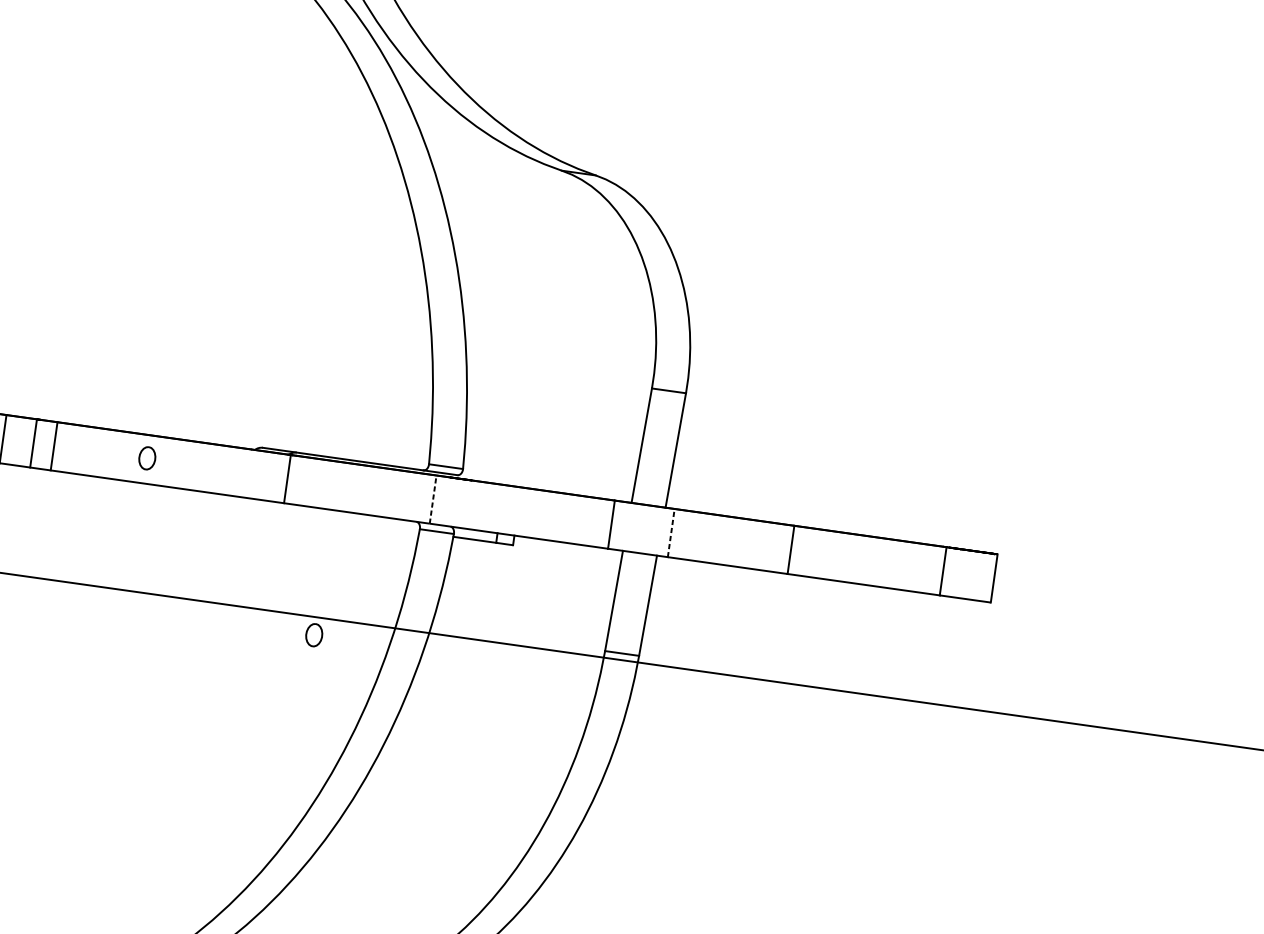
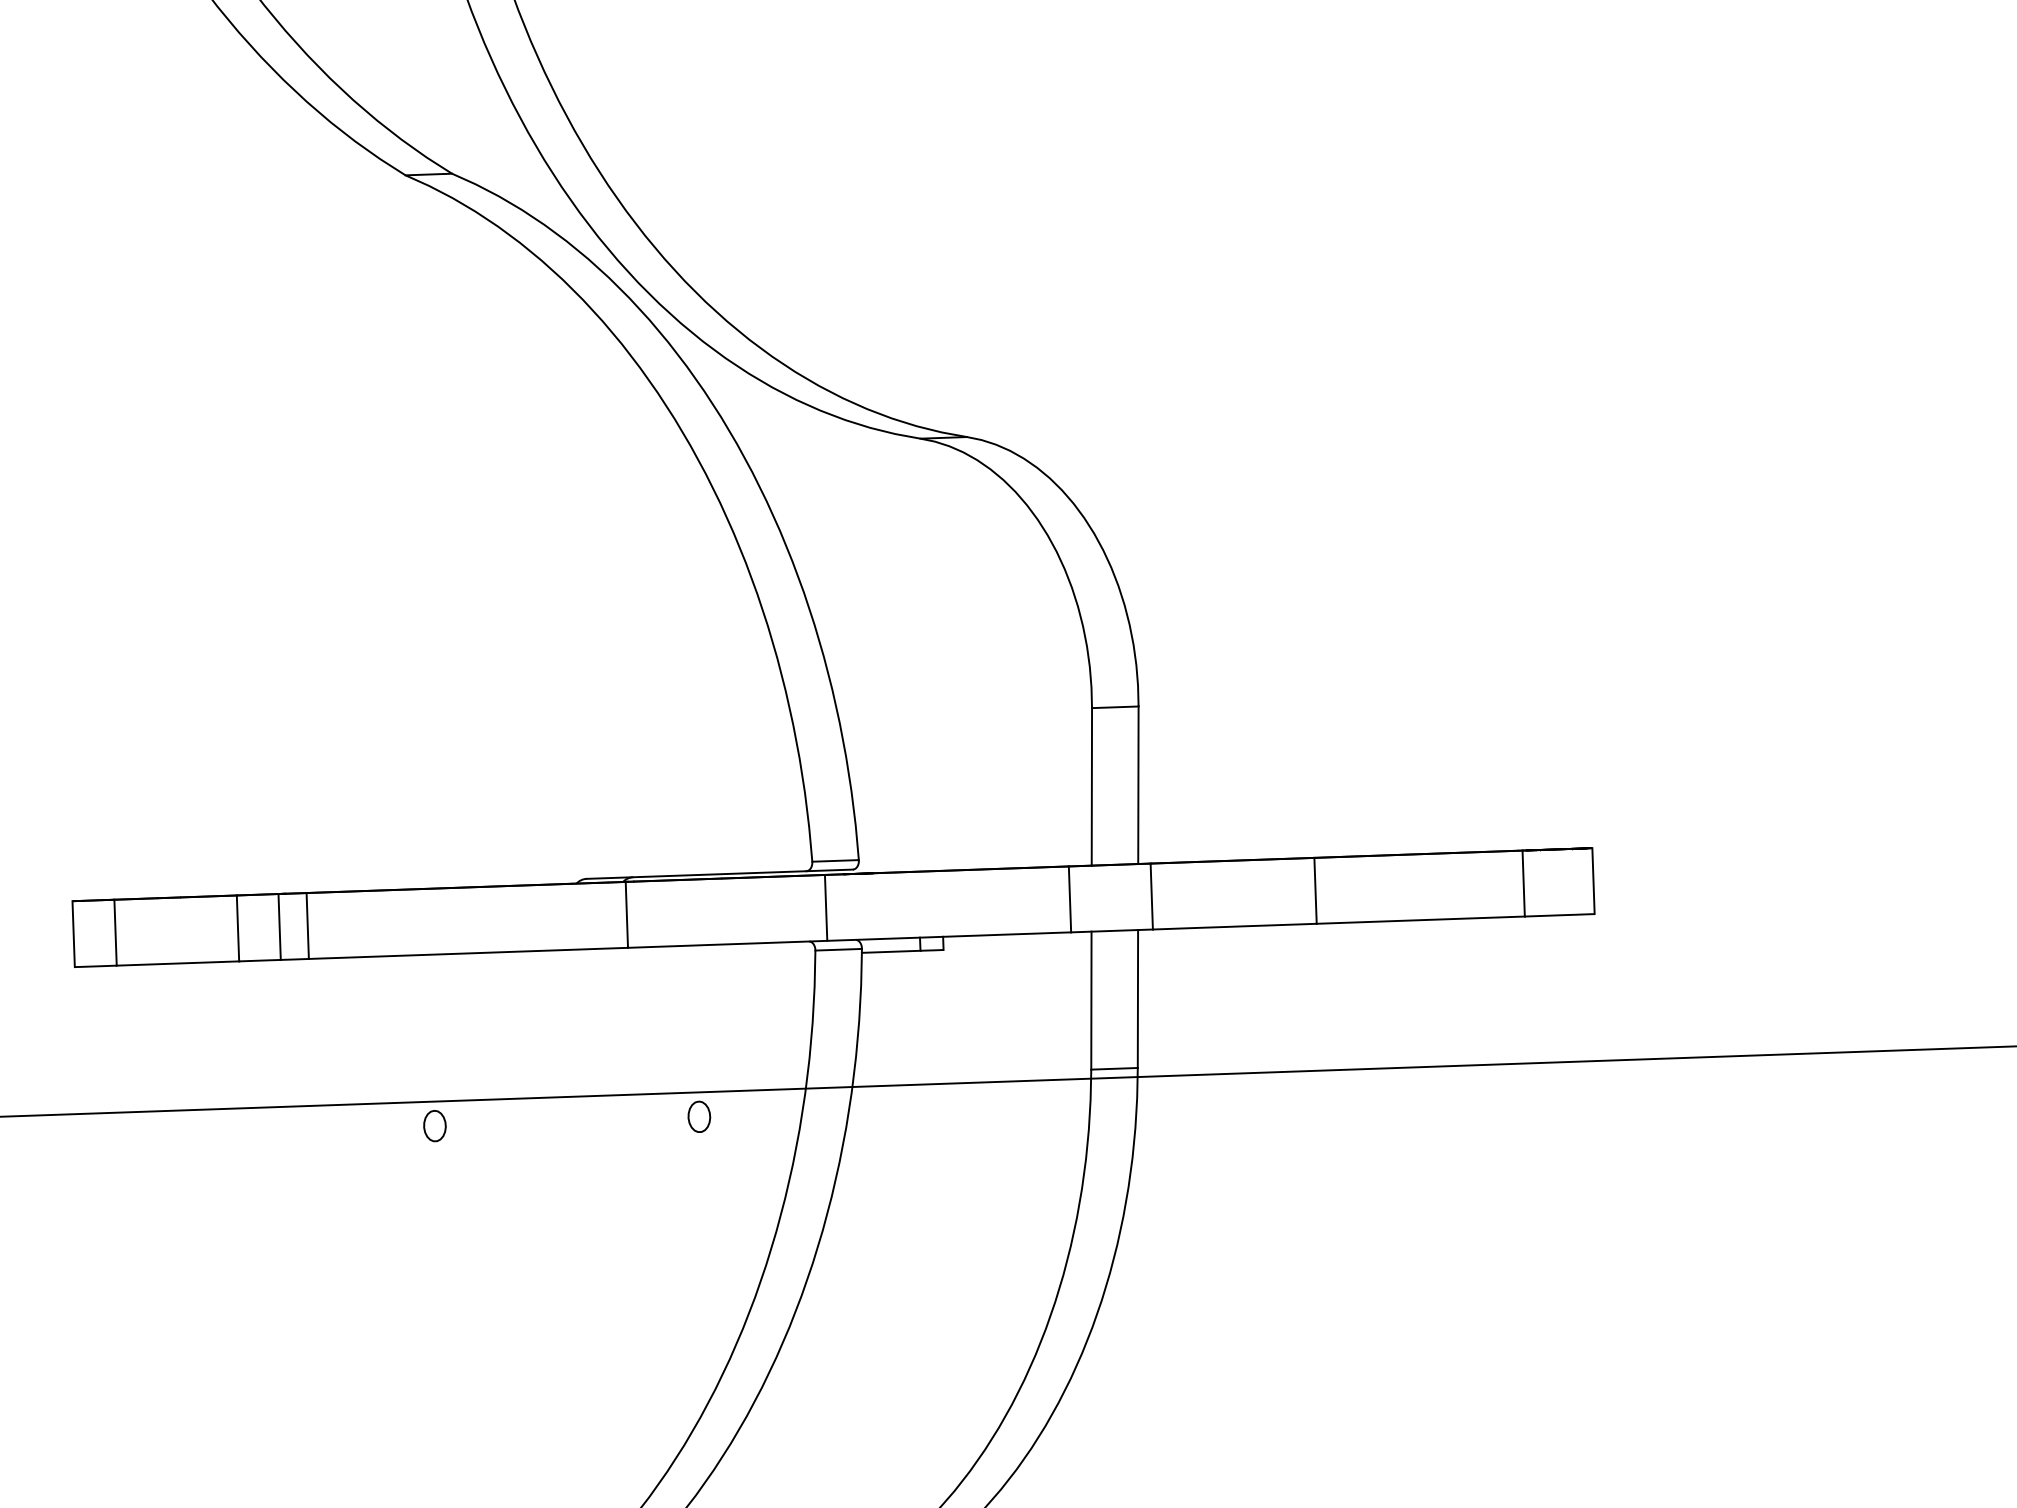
part: (146, 458) -> (434, 1126), moved
line: (433, 499) -> (826, 907), dashed -> solid
line: (671, 532) -> (1151, 896), dashed -> solid

